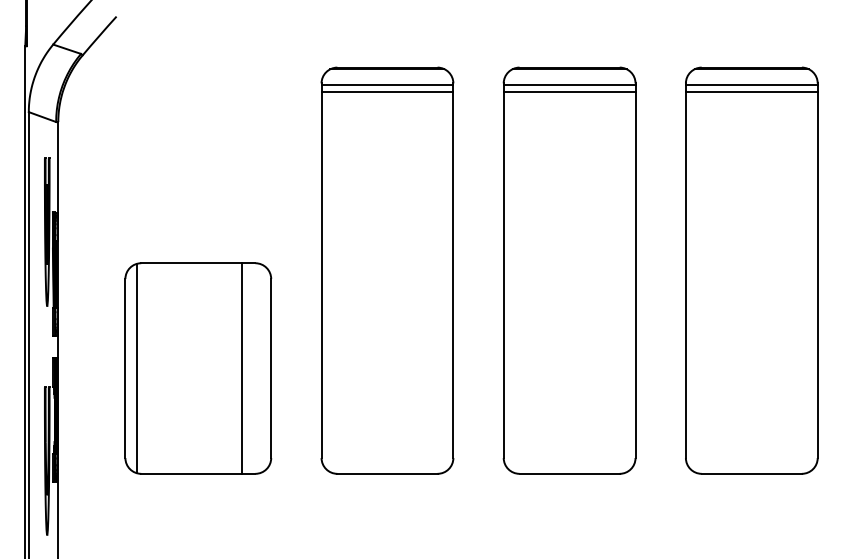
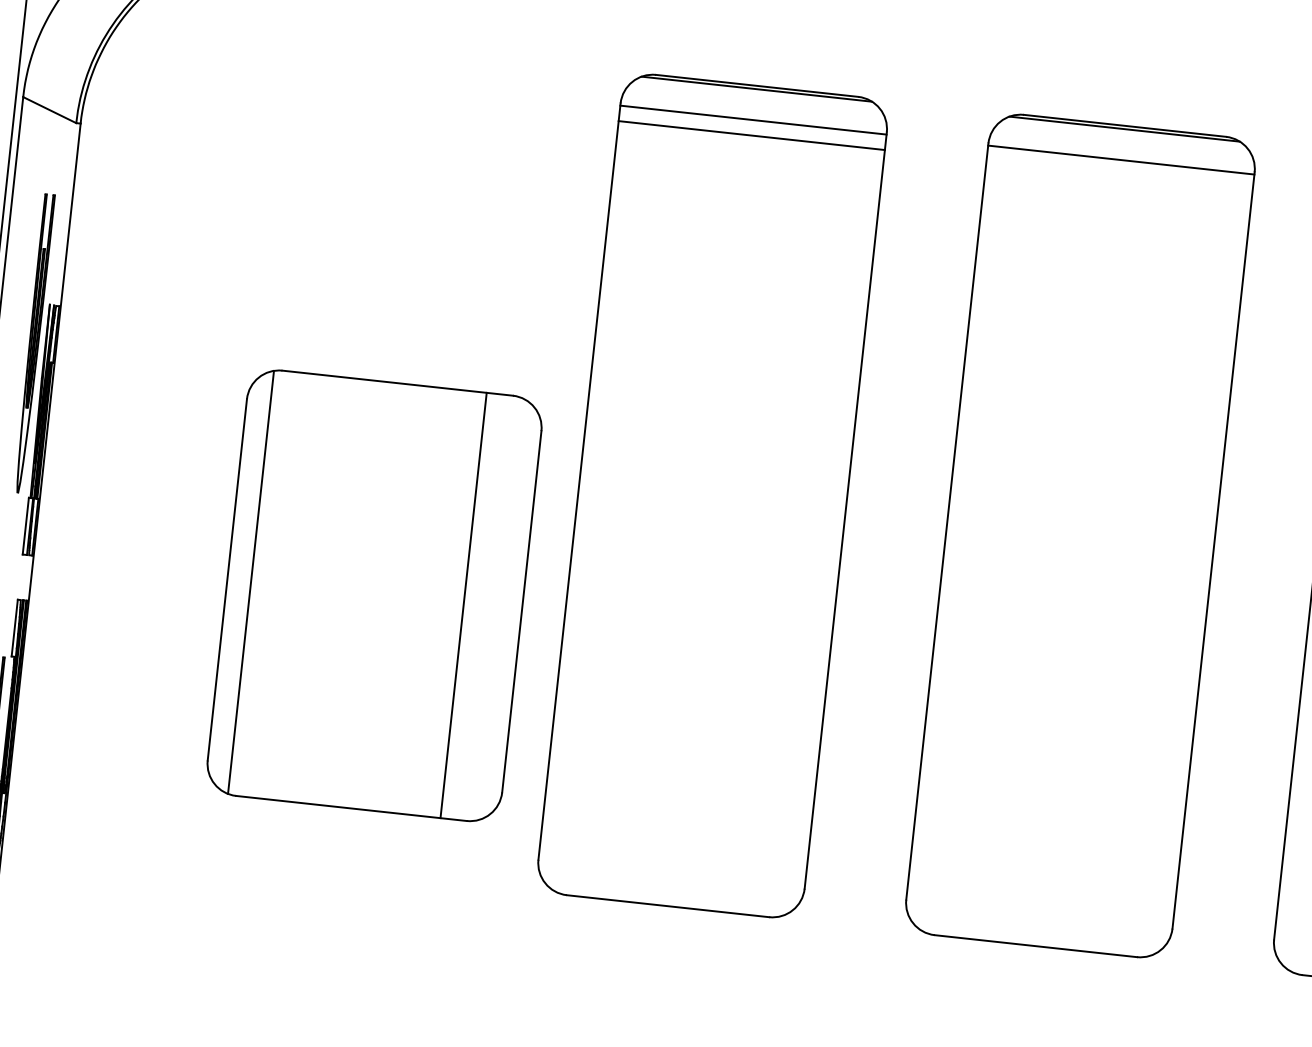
line: (569, 92) -> (1119, 176), removed
part: (198, 368) -> (374, 595), moved

